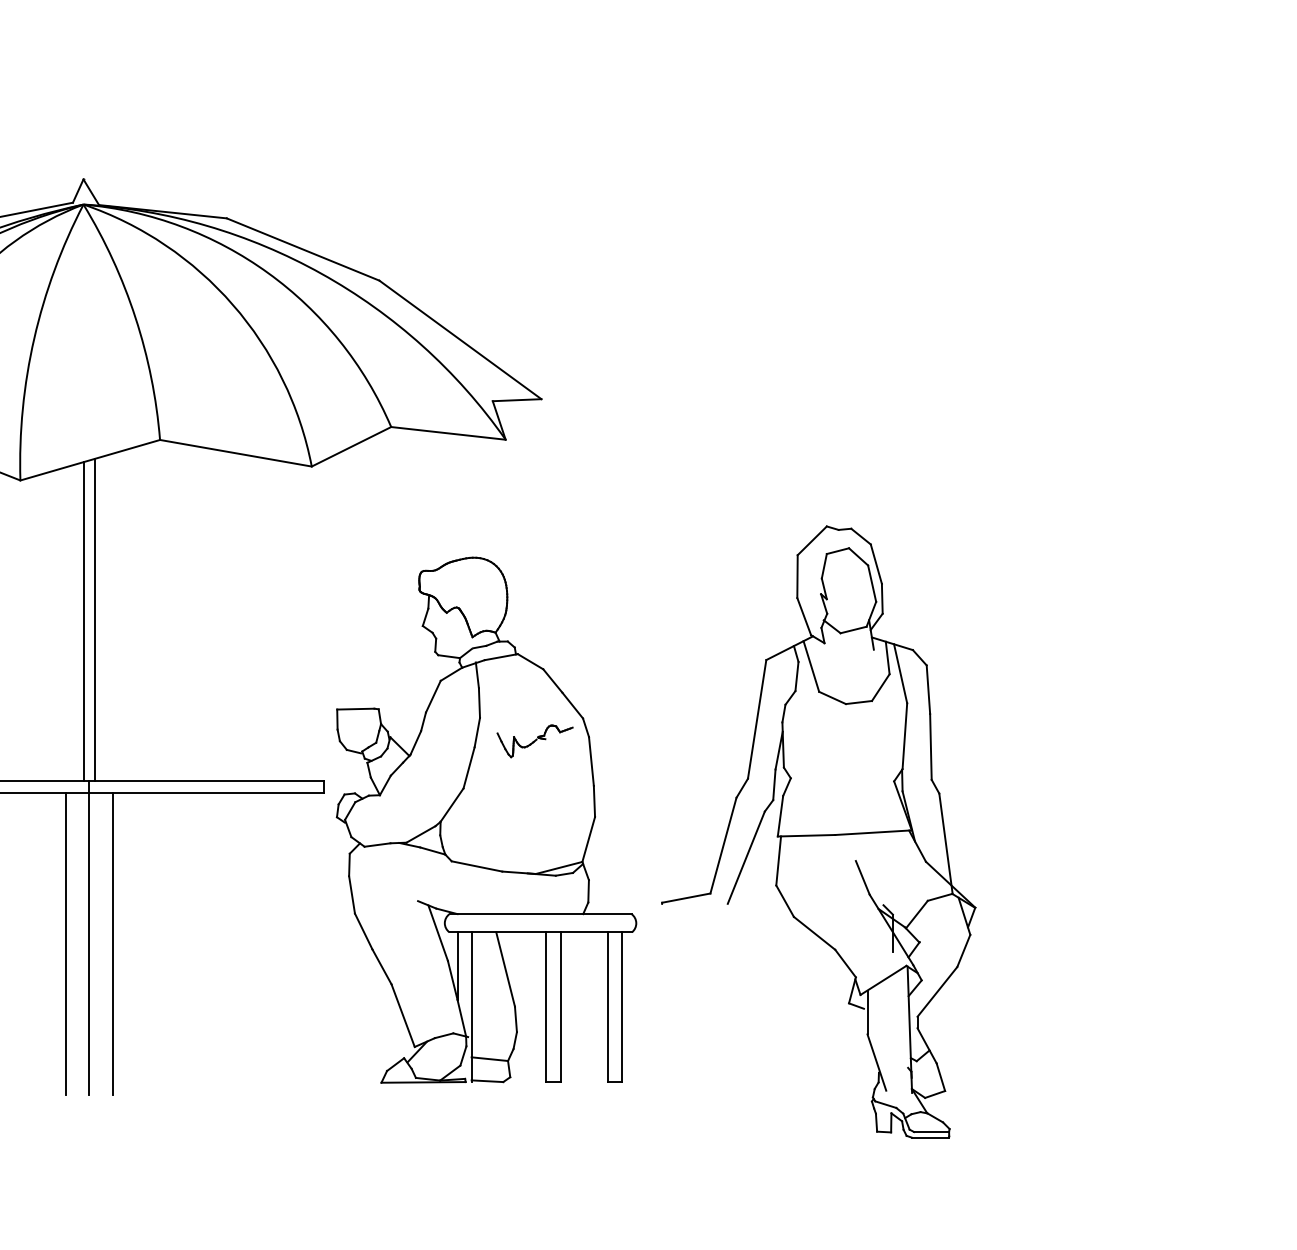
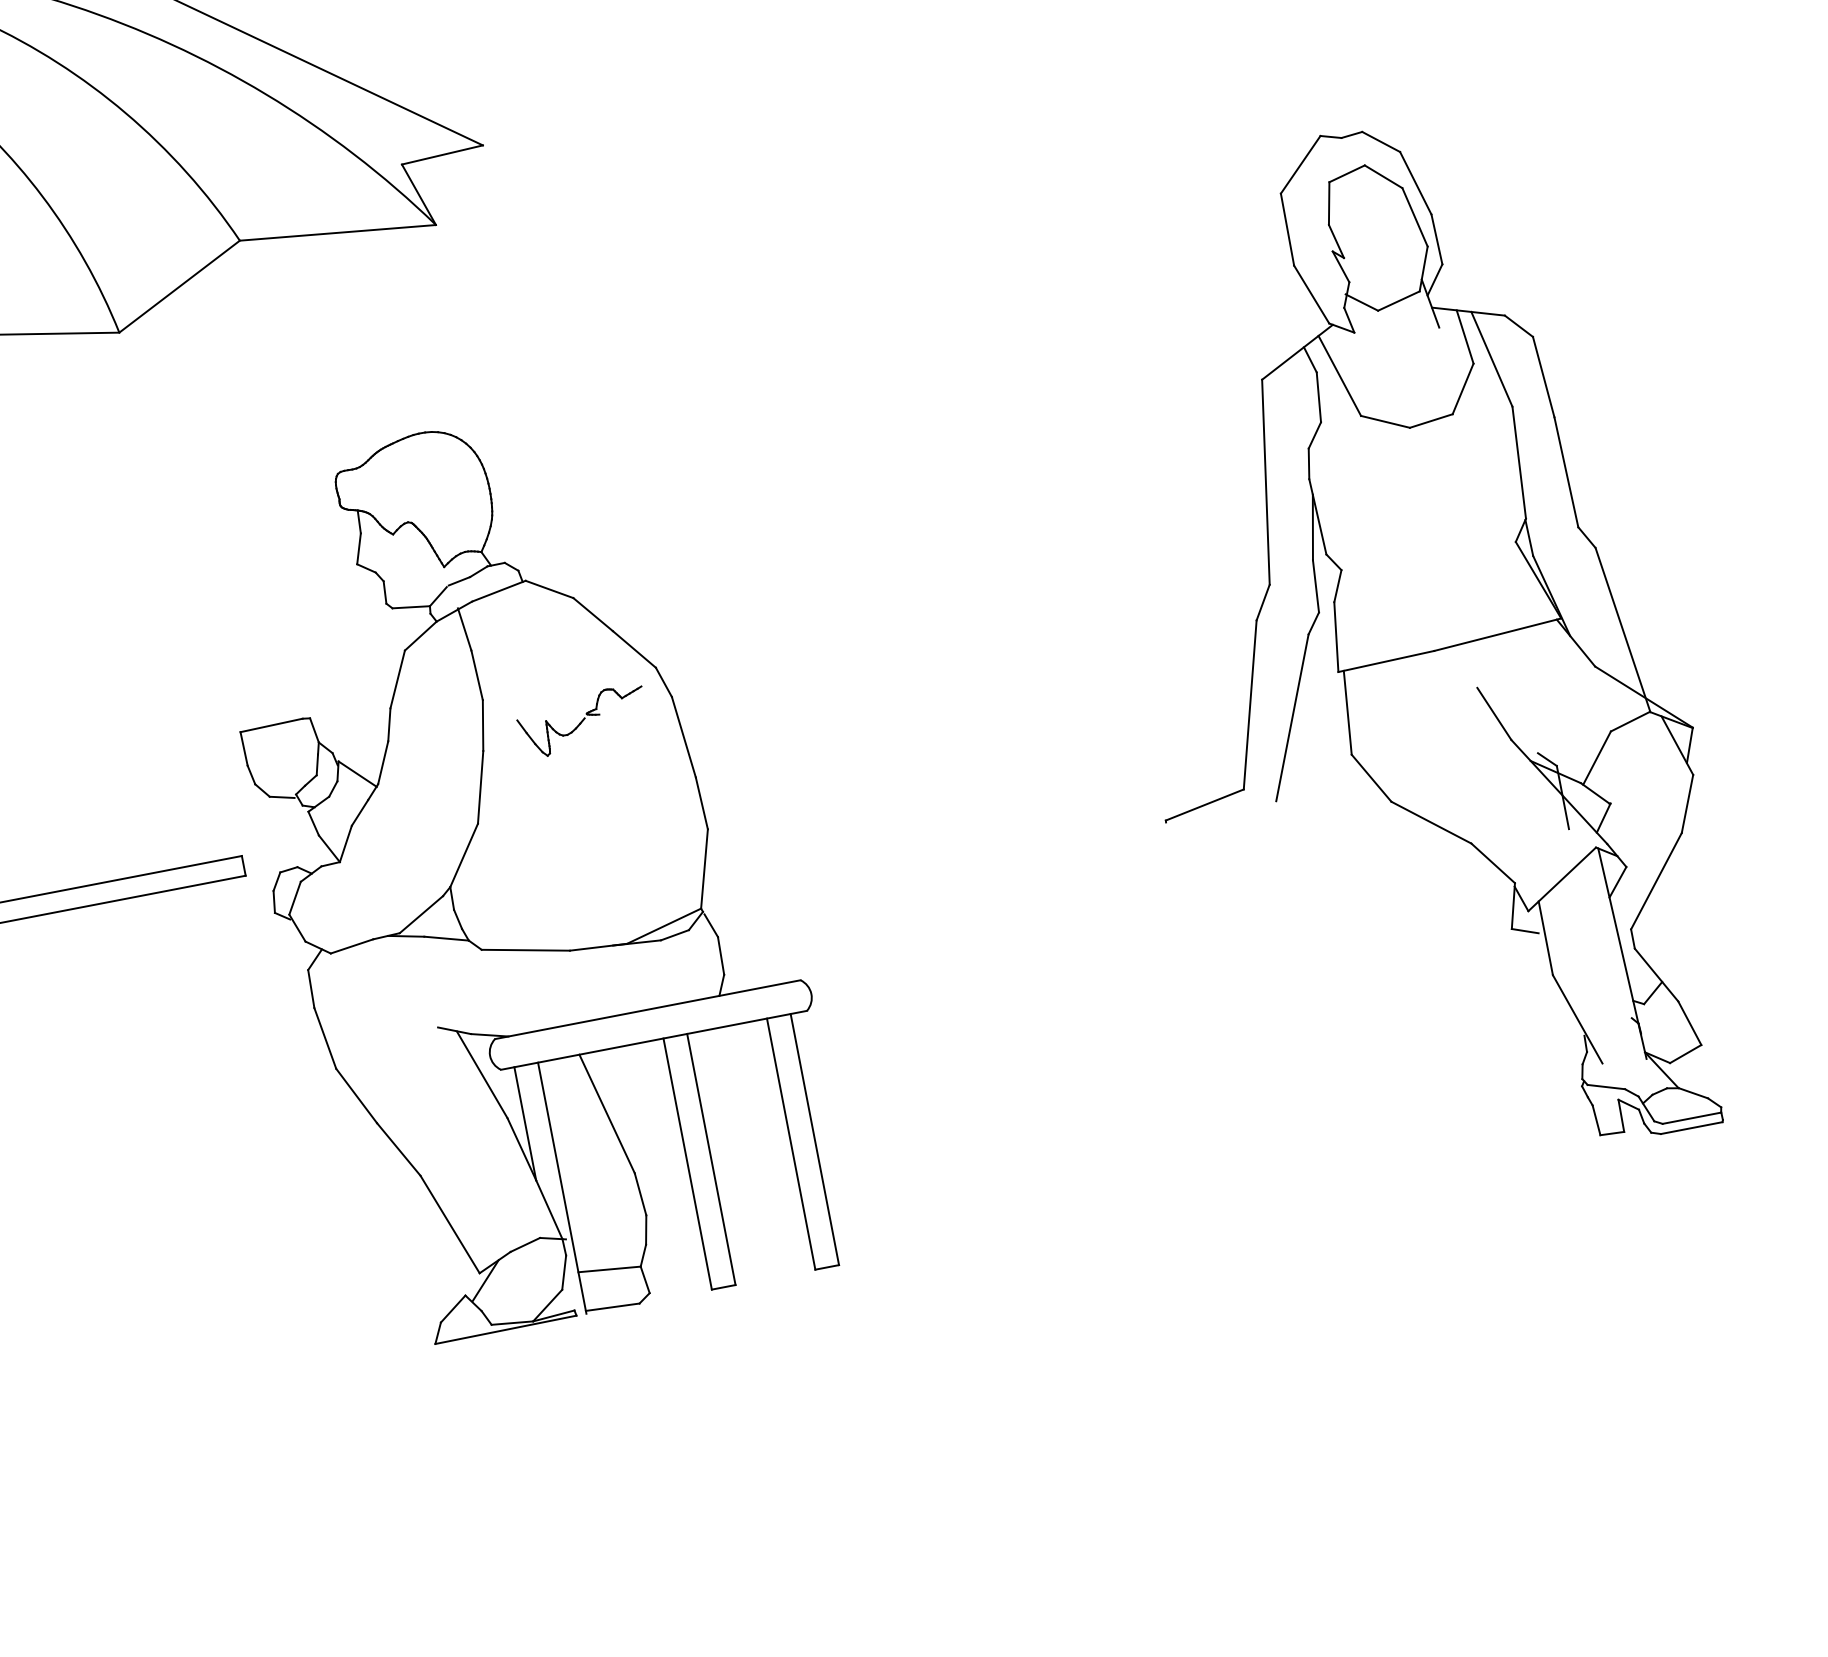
part: (818, 831) -> (1405, 650), moved

